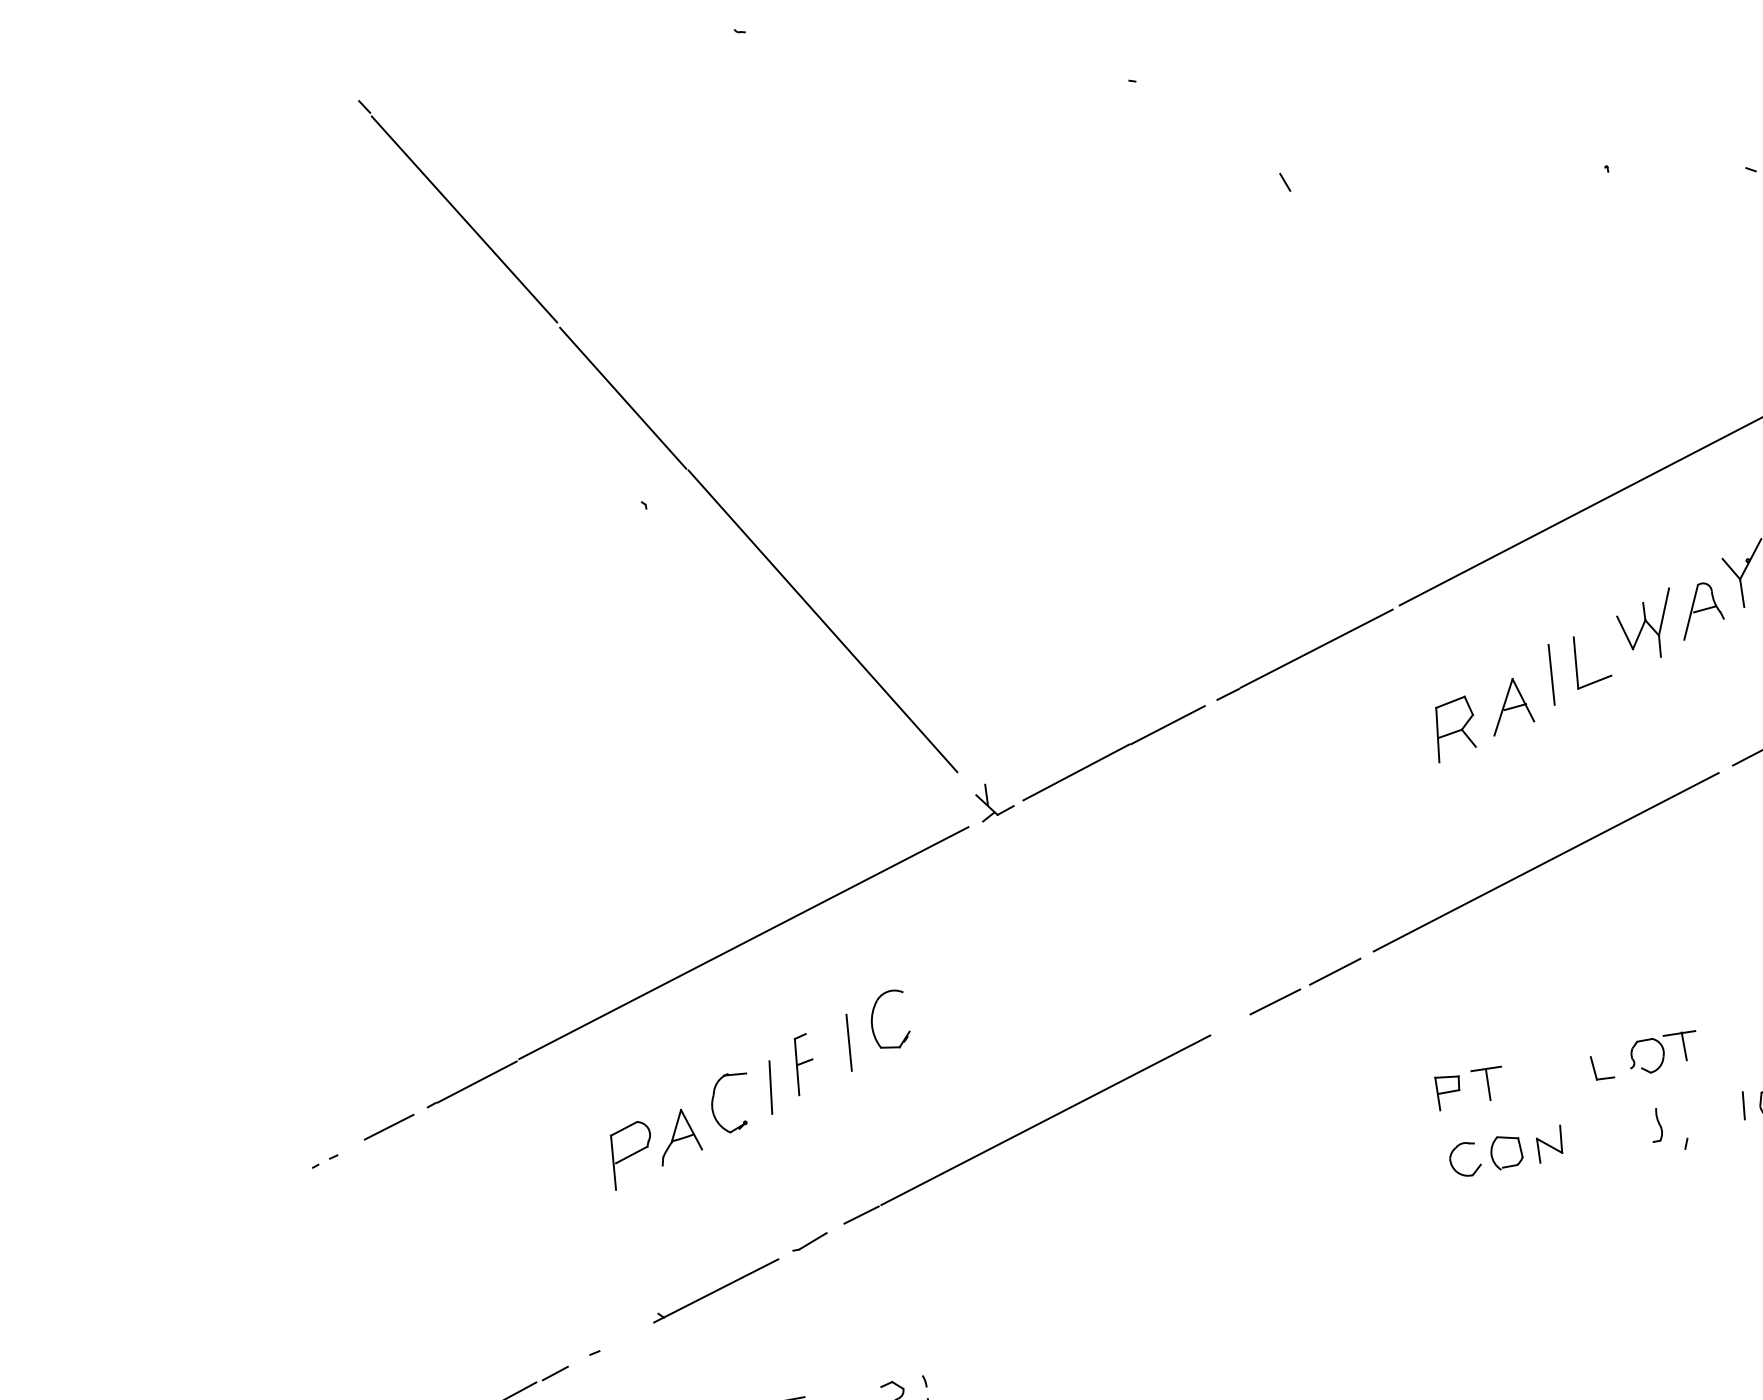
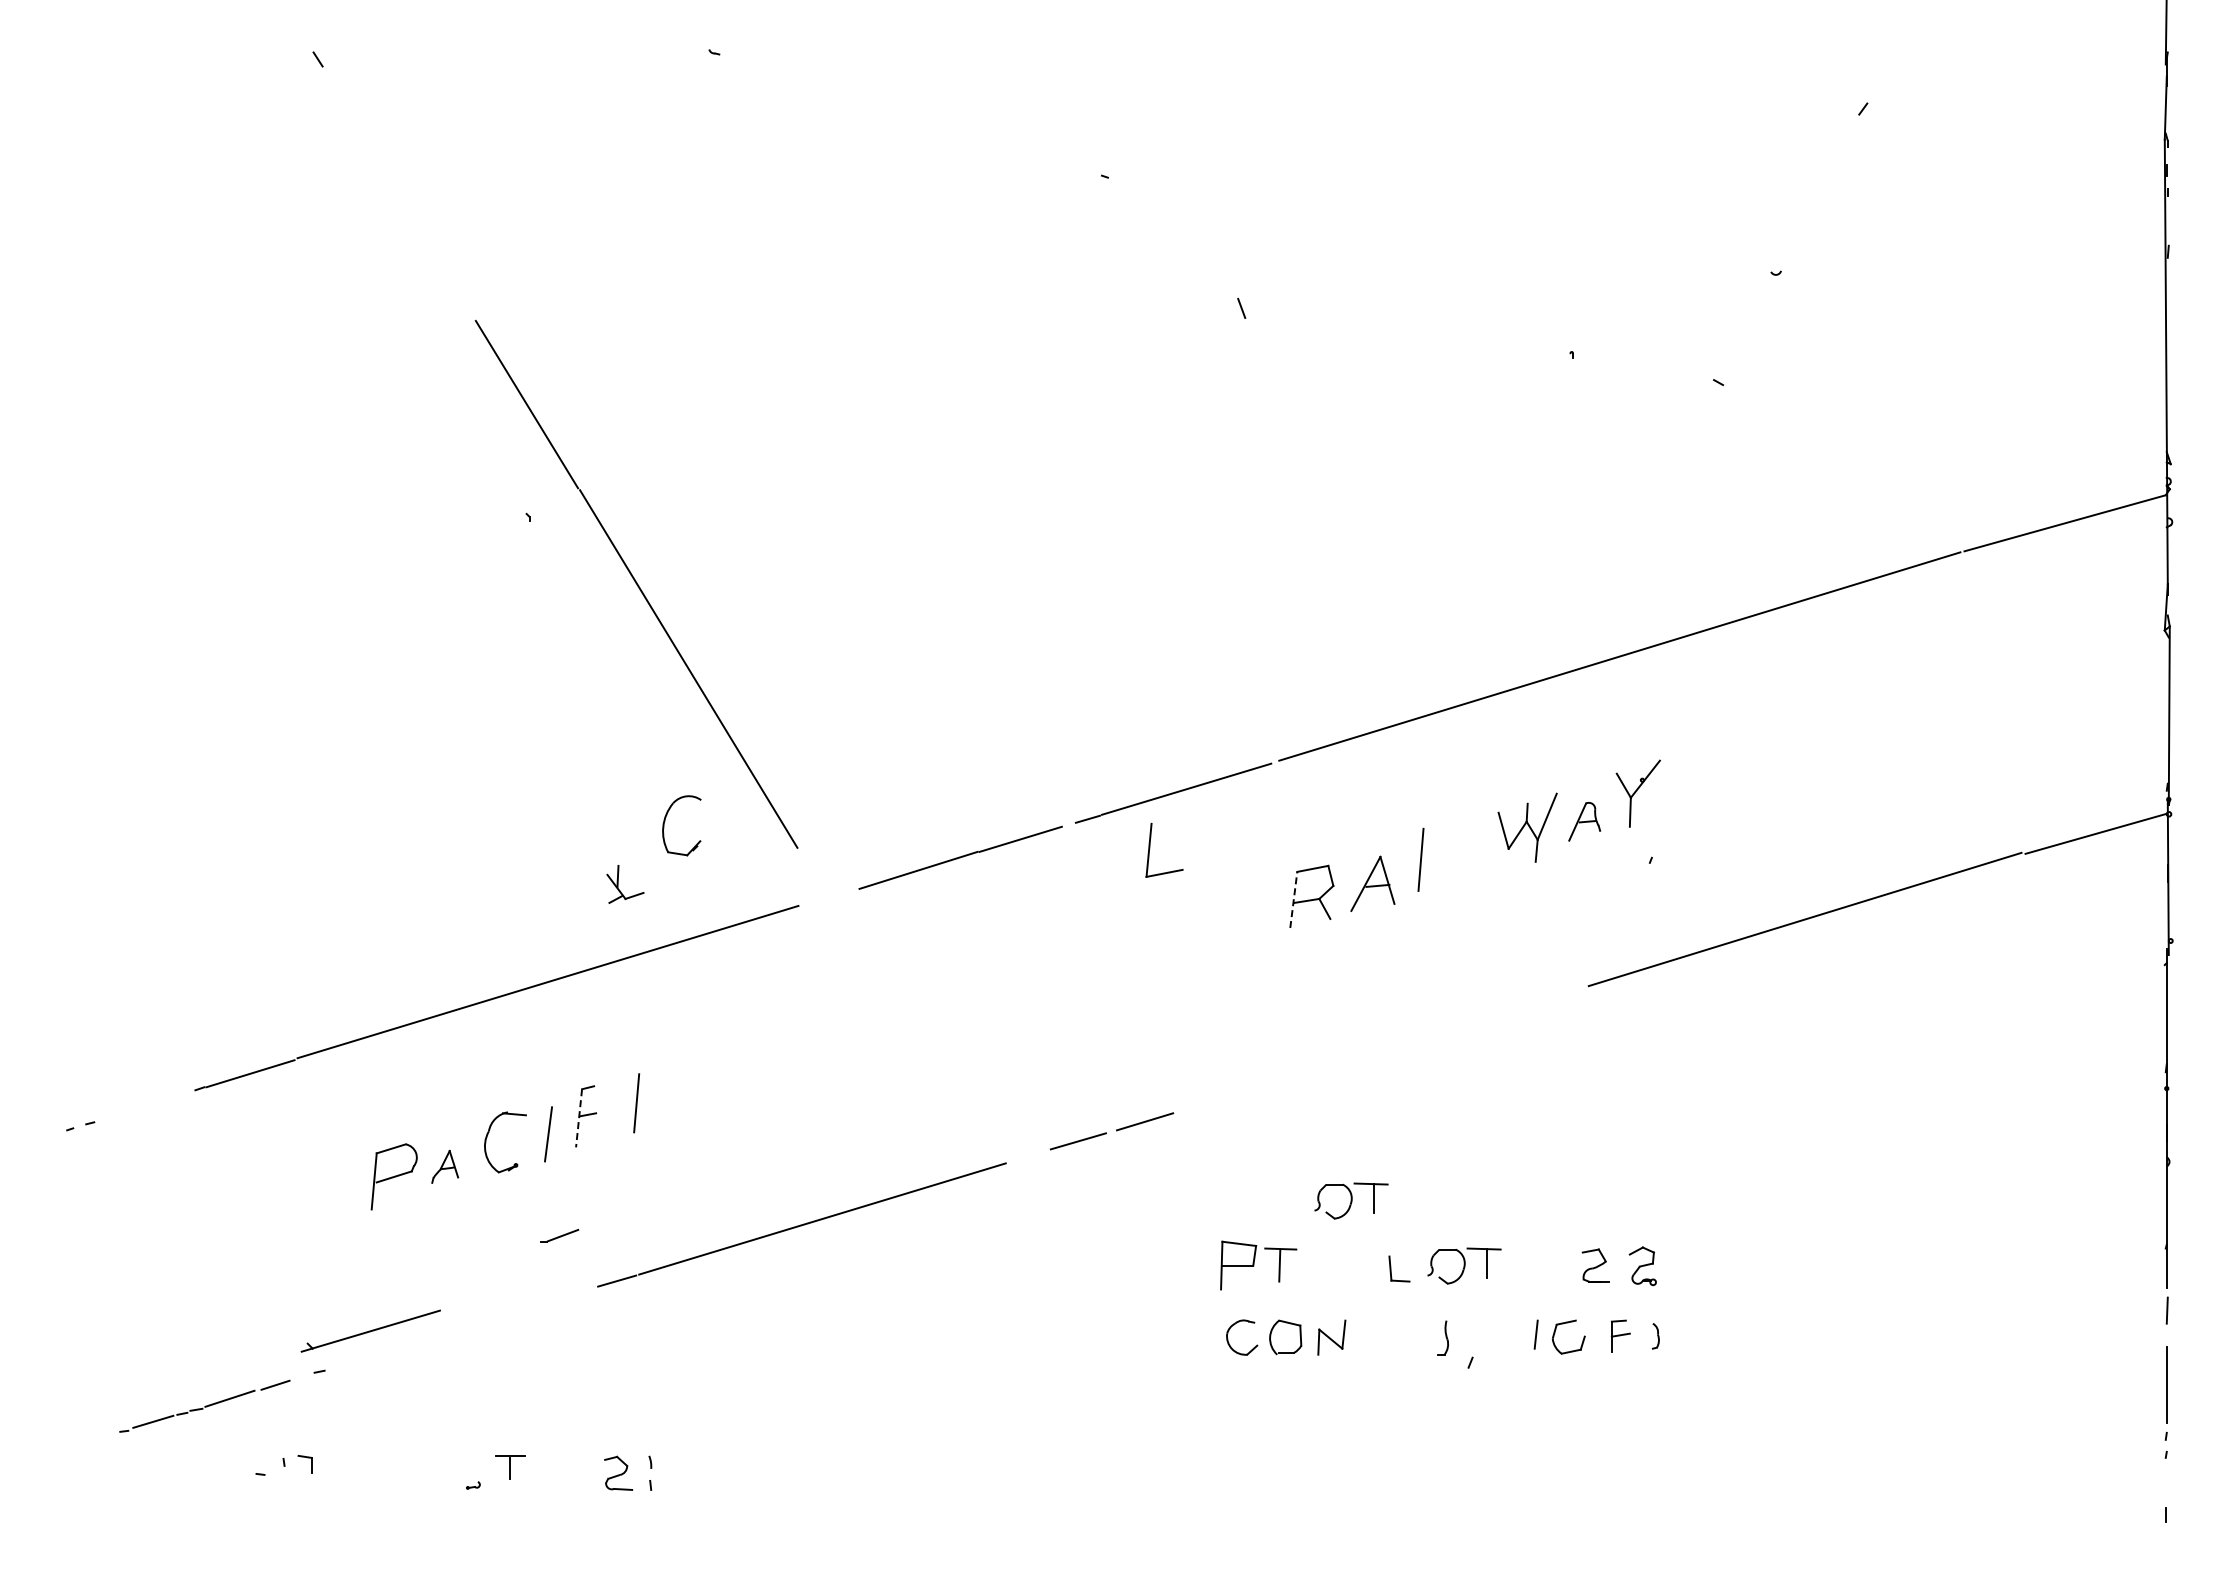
line: (464, 219) -> (398, 192), removed
part: (1700, 609) -> (1584, 821), size x0.7
part: (1577, 661) -> (1150, 848), moved
line: (1437, 734) -> (1293, 899), solid -> dashed
part: (988, 802) -> (618, 884), moved
line: (1546, 862) -> (1380, 1049), removed
part: (1545, 1010) -> (1351, 1200), added
part: (873, 1018) -> (665, 821), moved
line: (797, 1067) -> (579, 1118), solid -> dashed
part: (1449, 1091) -> (1238, 1265), size x1.4
line: (389, 1127) -> (152, 1103), removed
part: (677, 1136) -> (444, 1166), size x0.6
part: (809, 1241) -> (559, 1235), moved
part: (715, 1290) -> (370, 1330), moved

